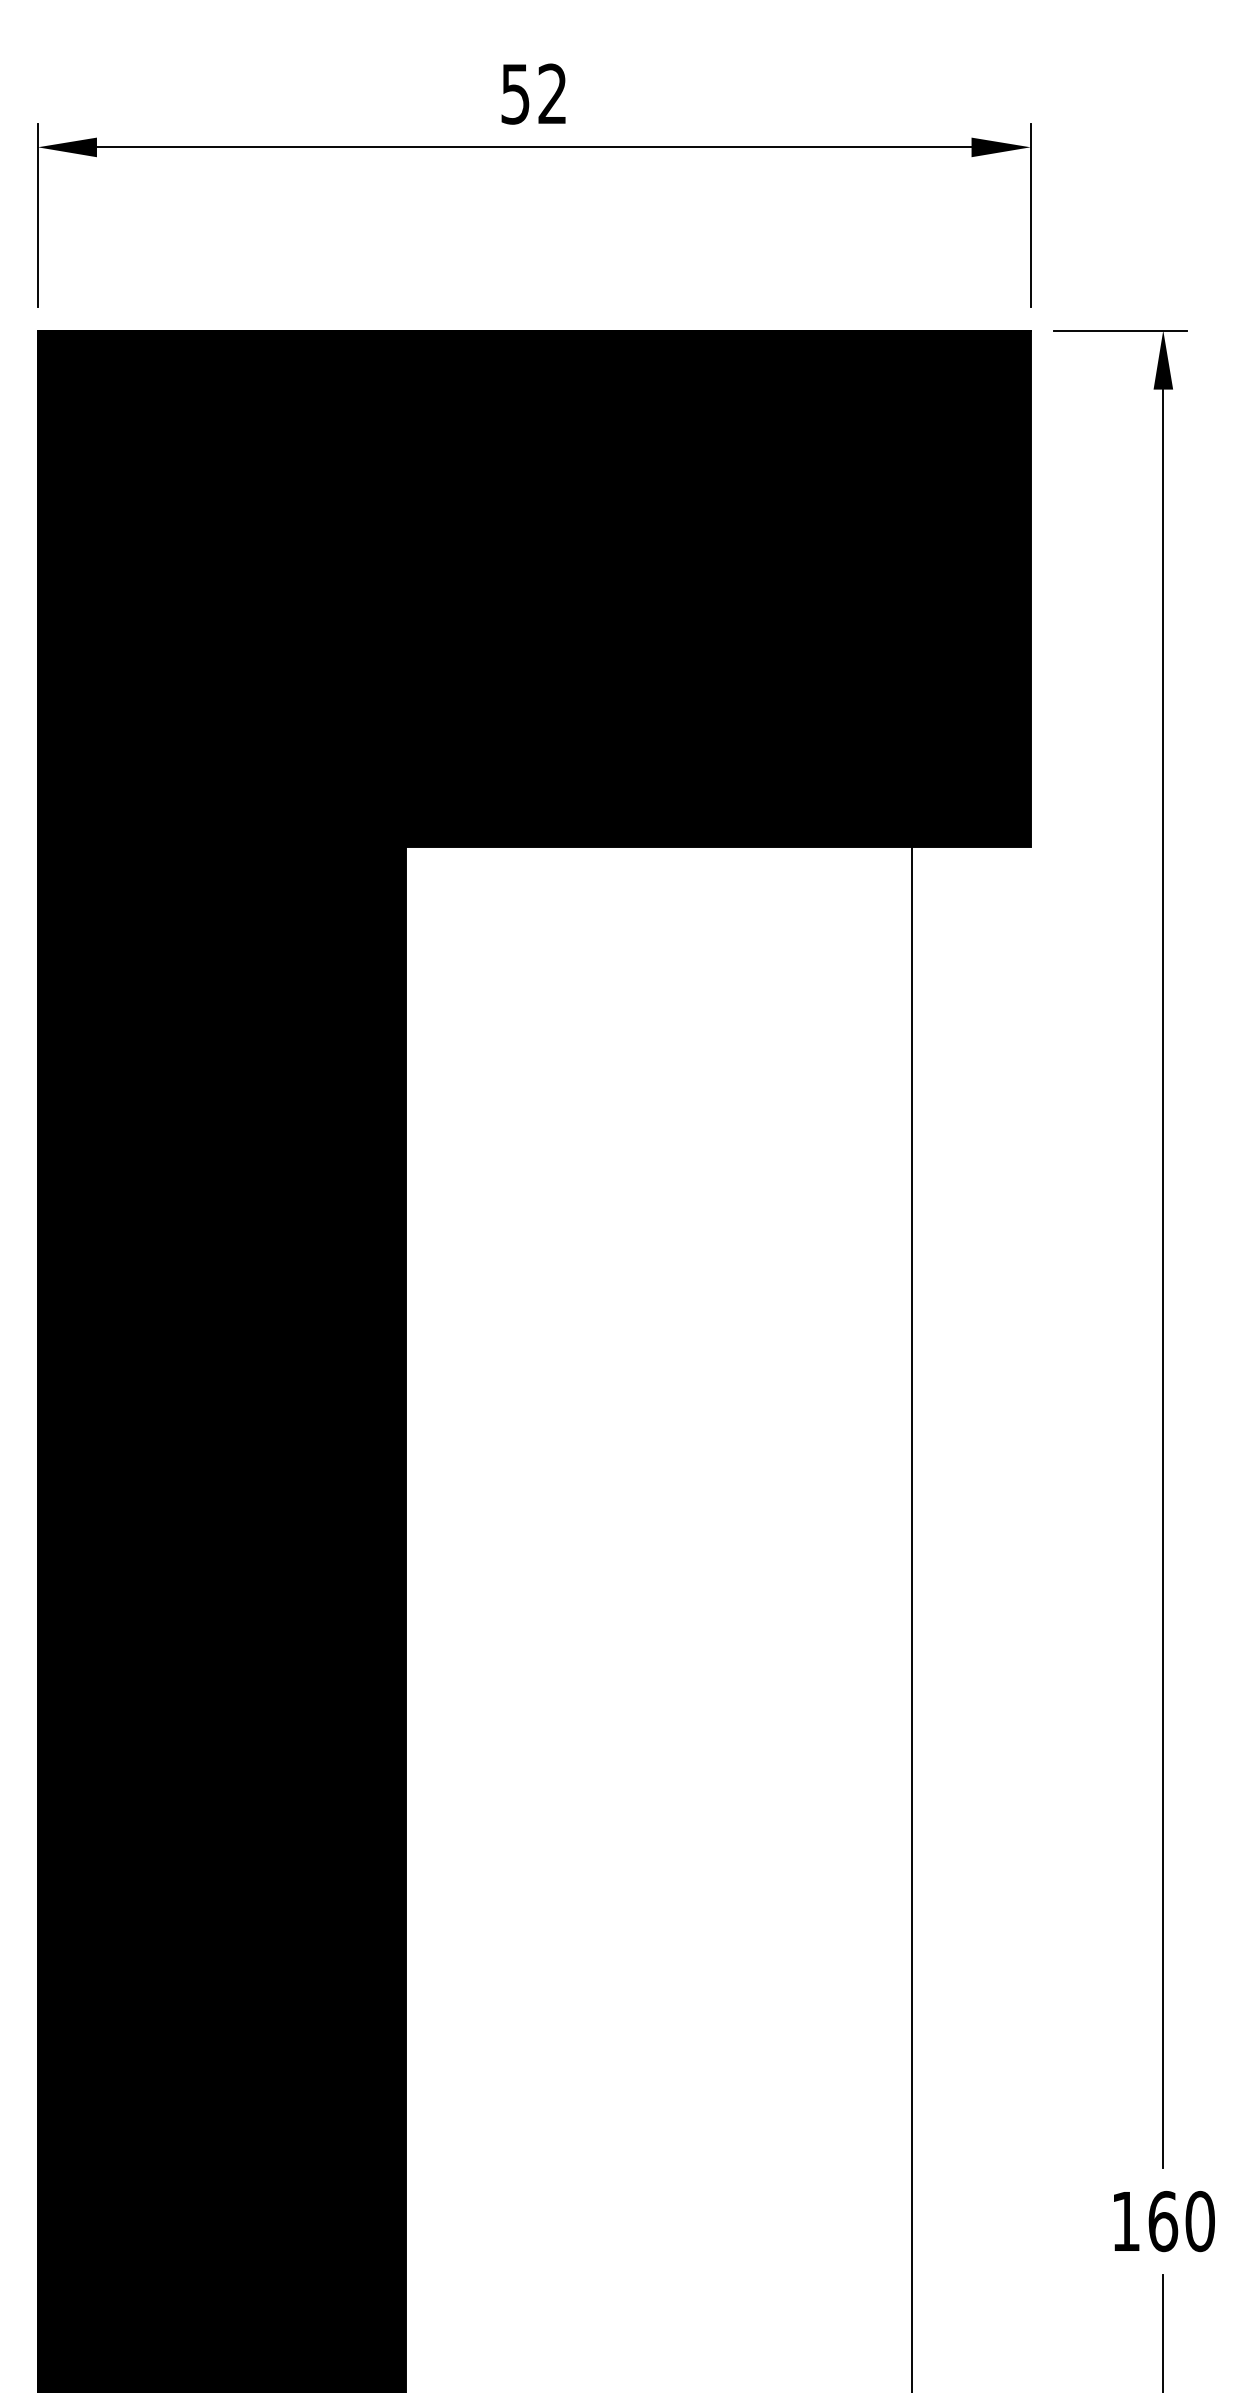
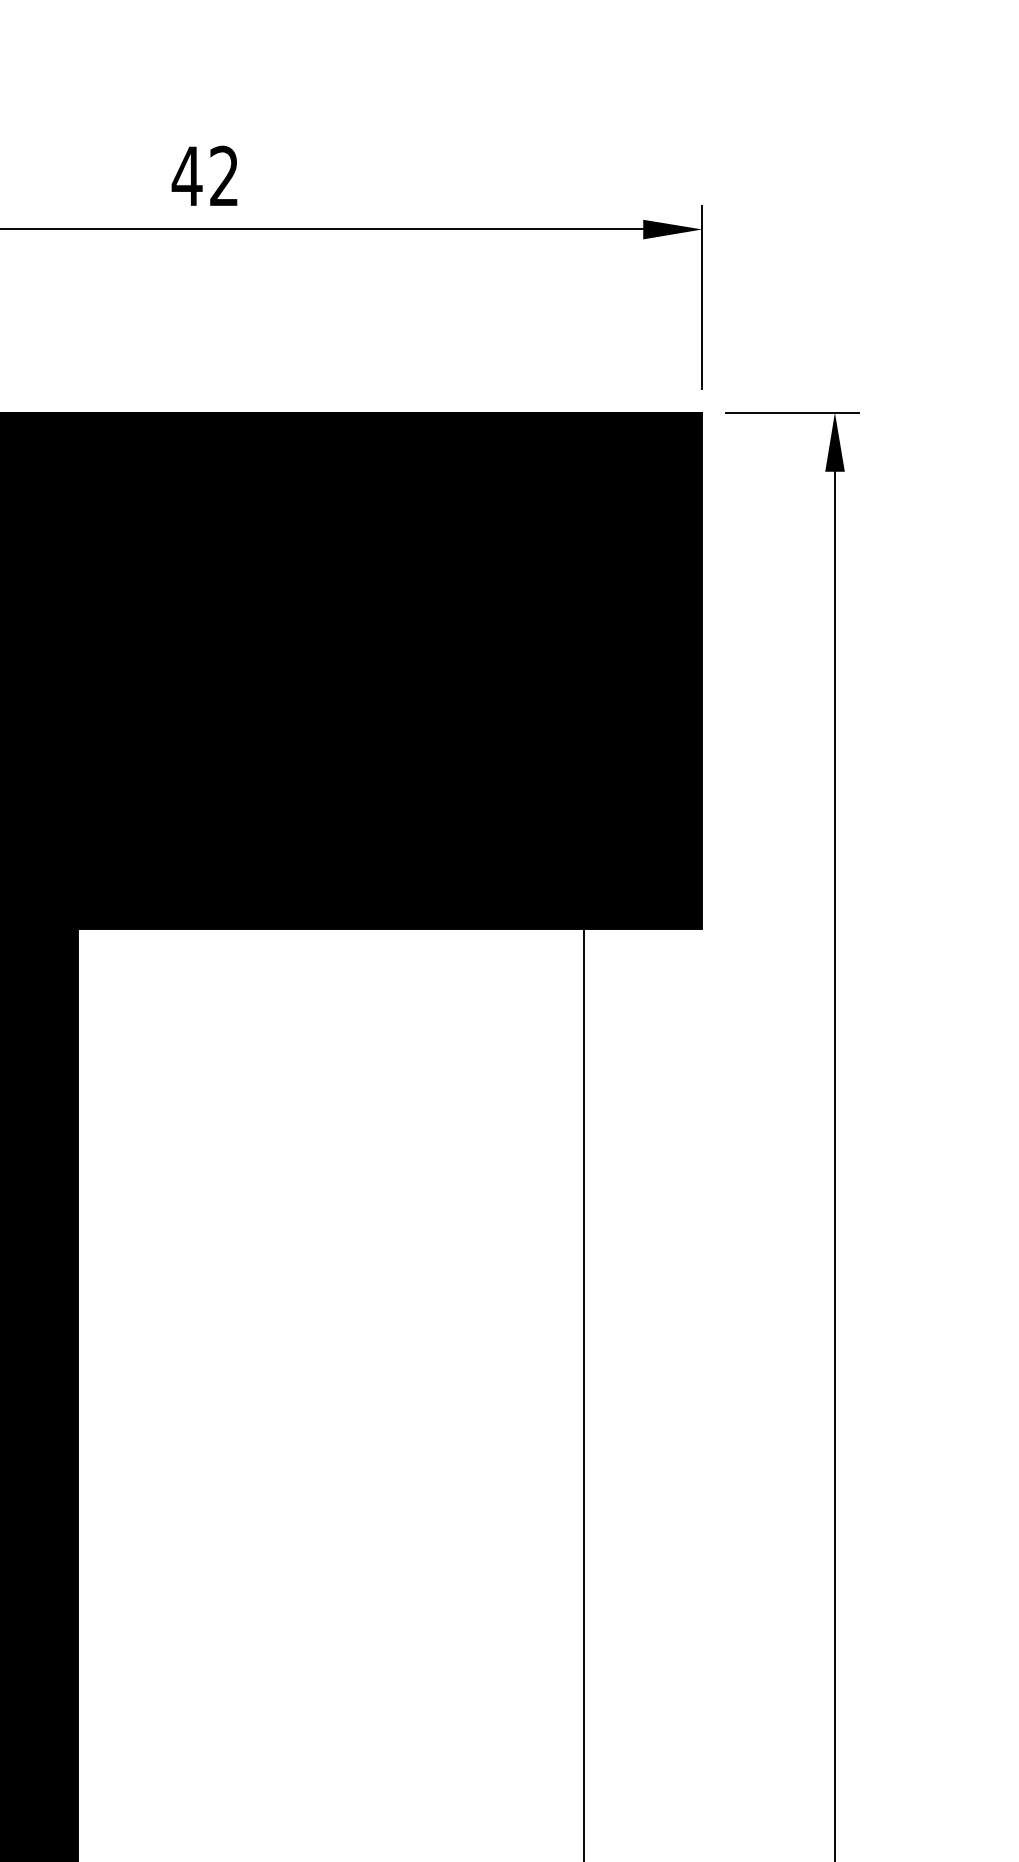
text: (515, 94) -> (187, 176), 52 -> 42

